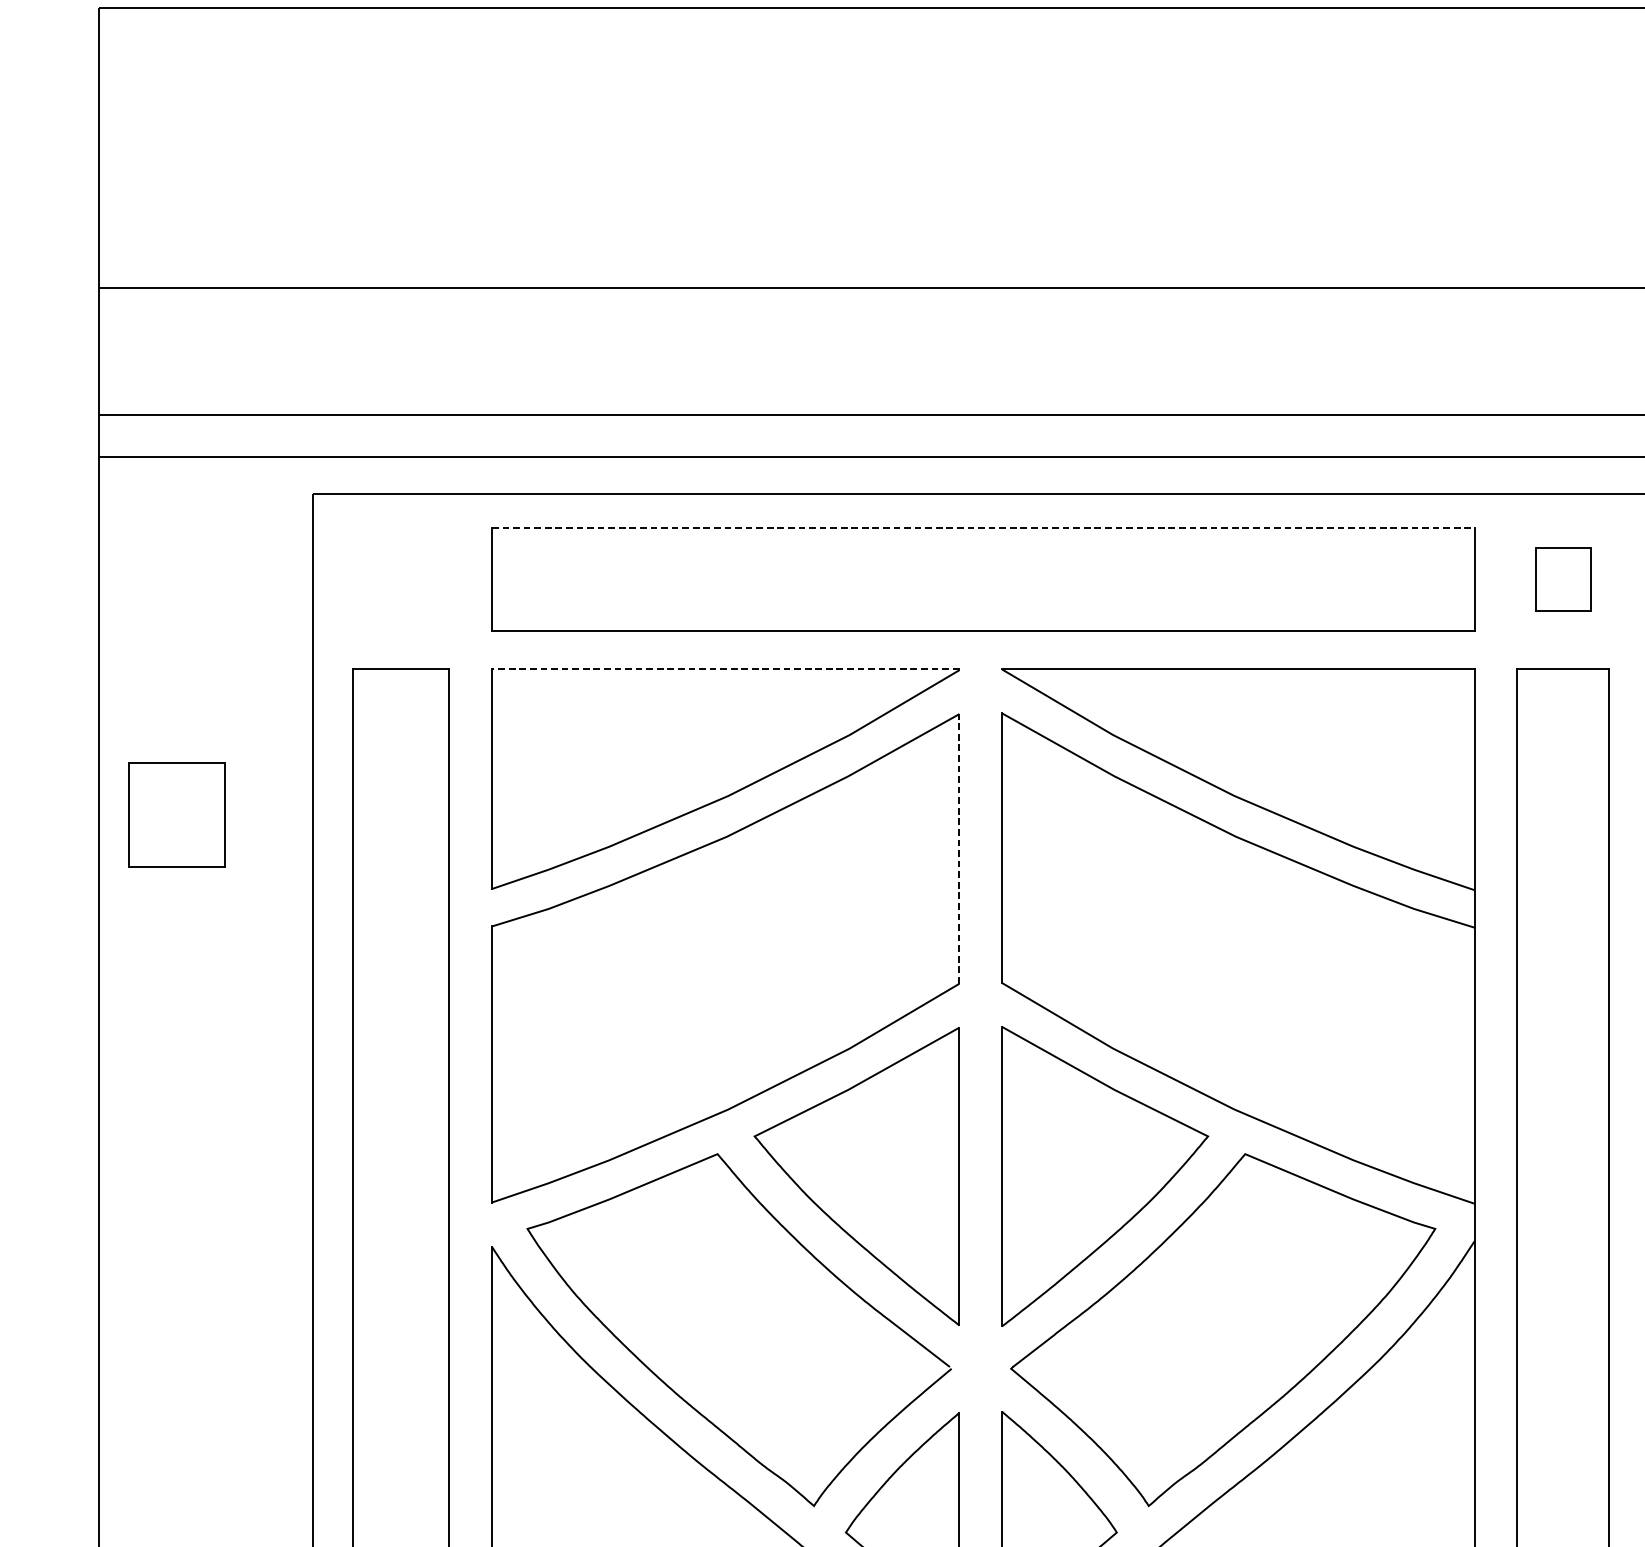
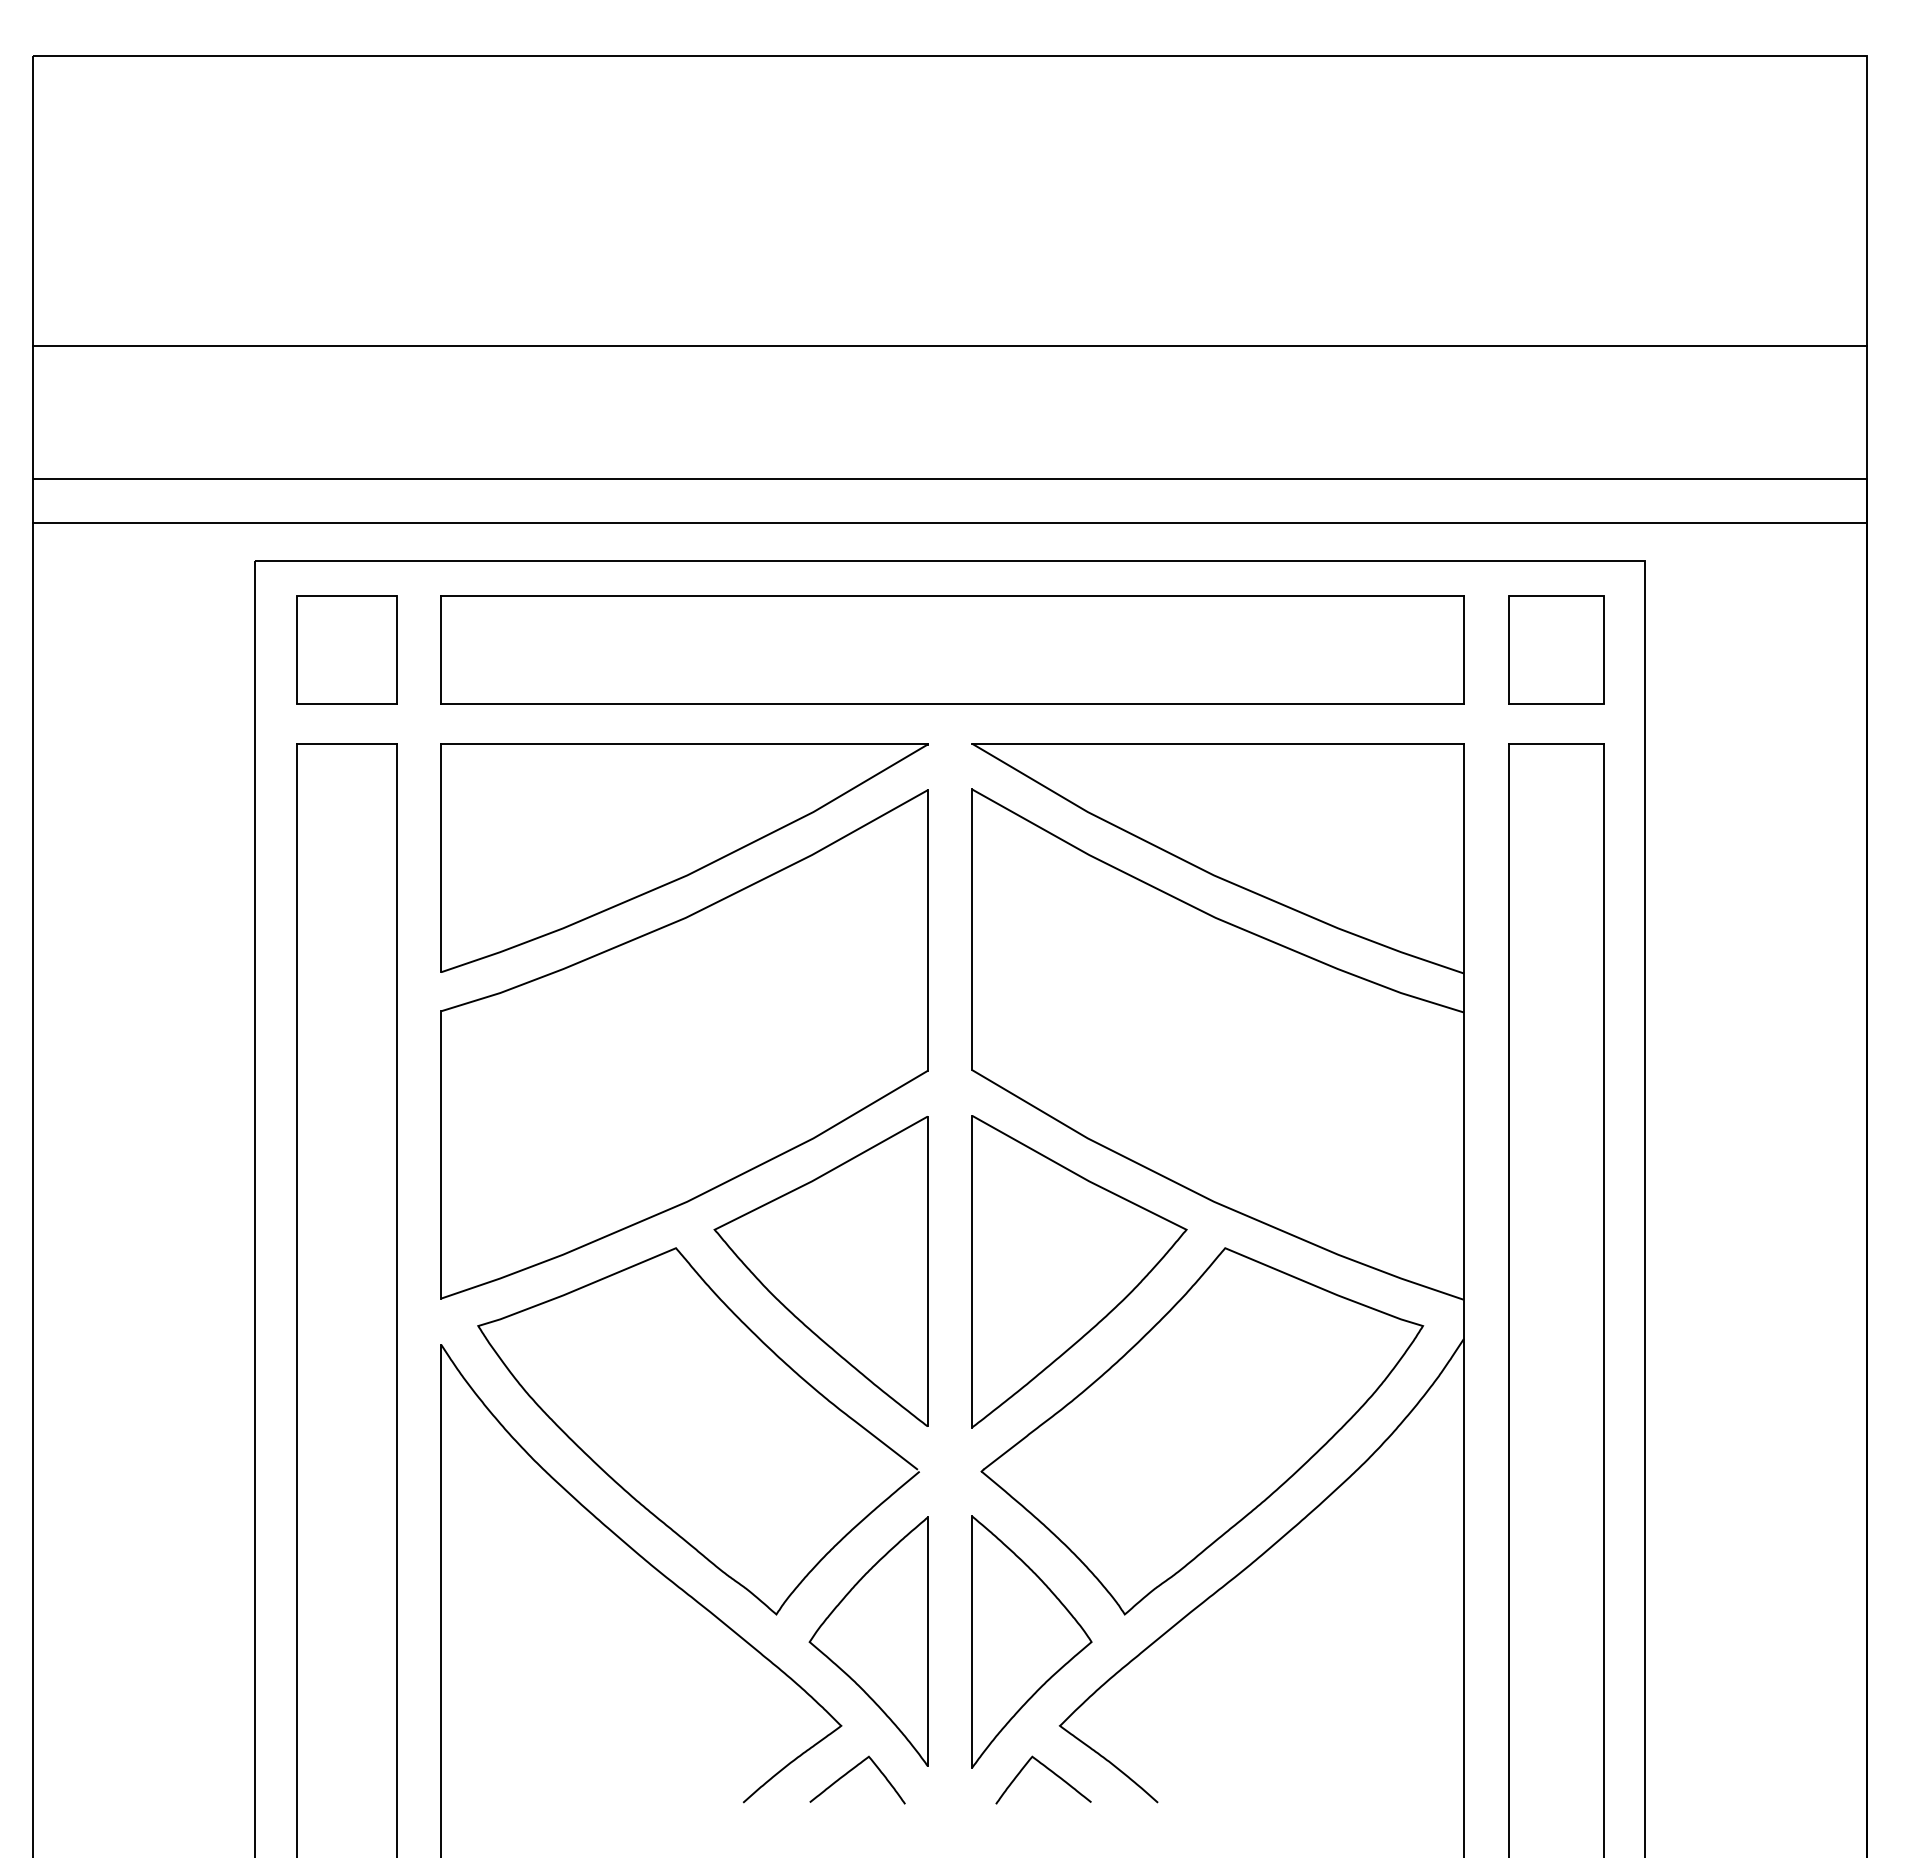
line: (984, 527) -> (953, 596), dashed -> solid
part: (1563, 578) -> (1556, 649), size x1.67
line: (725, 669) -> (684, 743), dashed -> solid
part: (177, 814) -> (346, 649), moved
line: (959, 848) -> (927, 930), dashed -> solid

